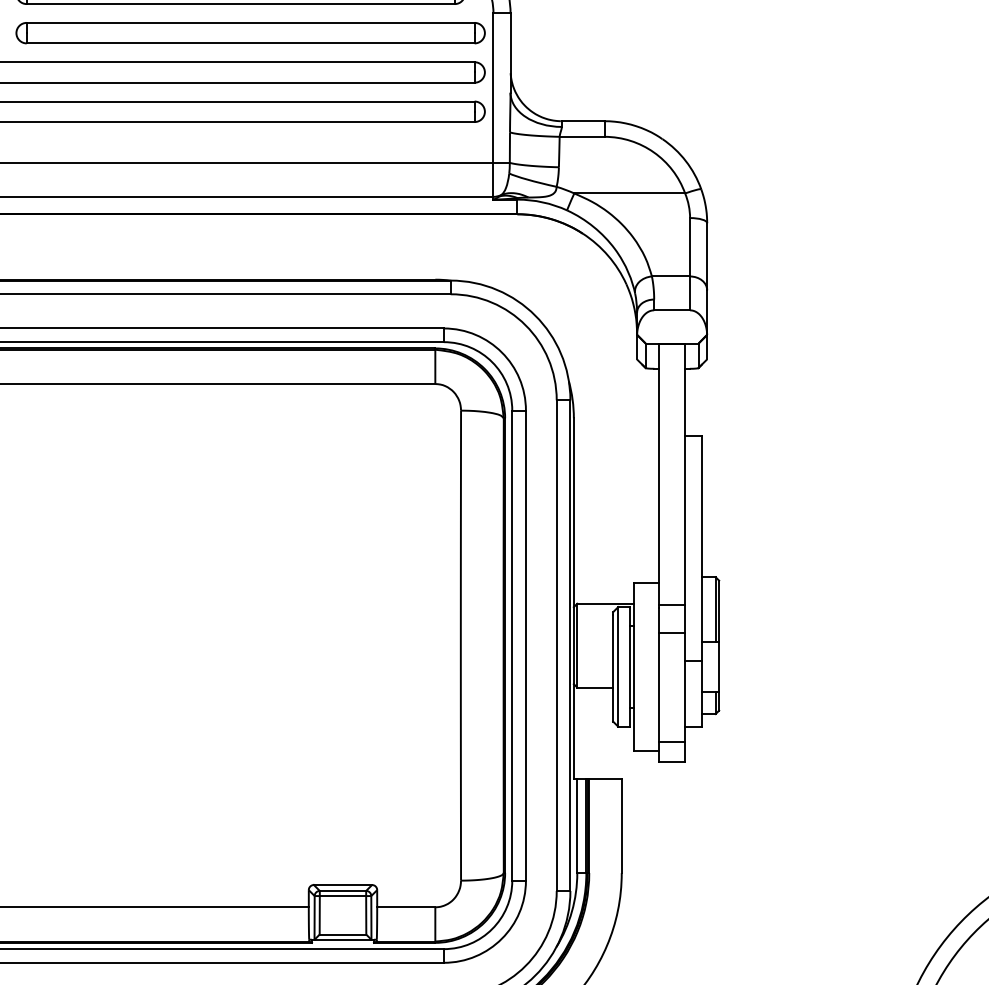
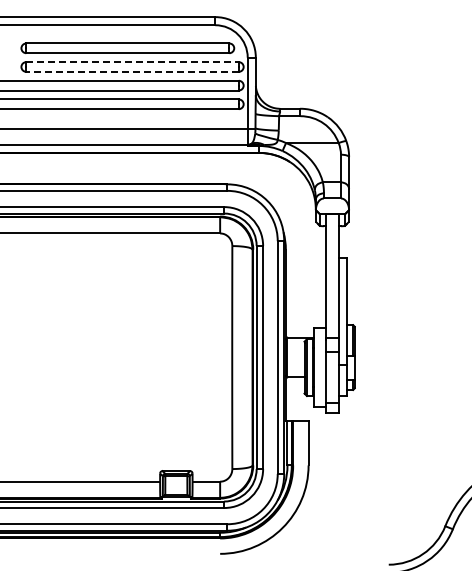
line: (252, 23) -> (133, 62), solid -> dashed
line: (250, 42) -> (132, 71), solid -> dashed

